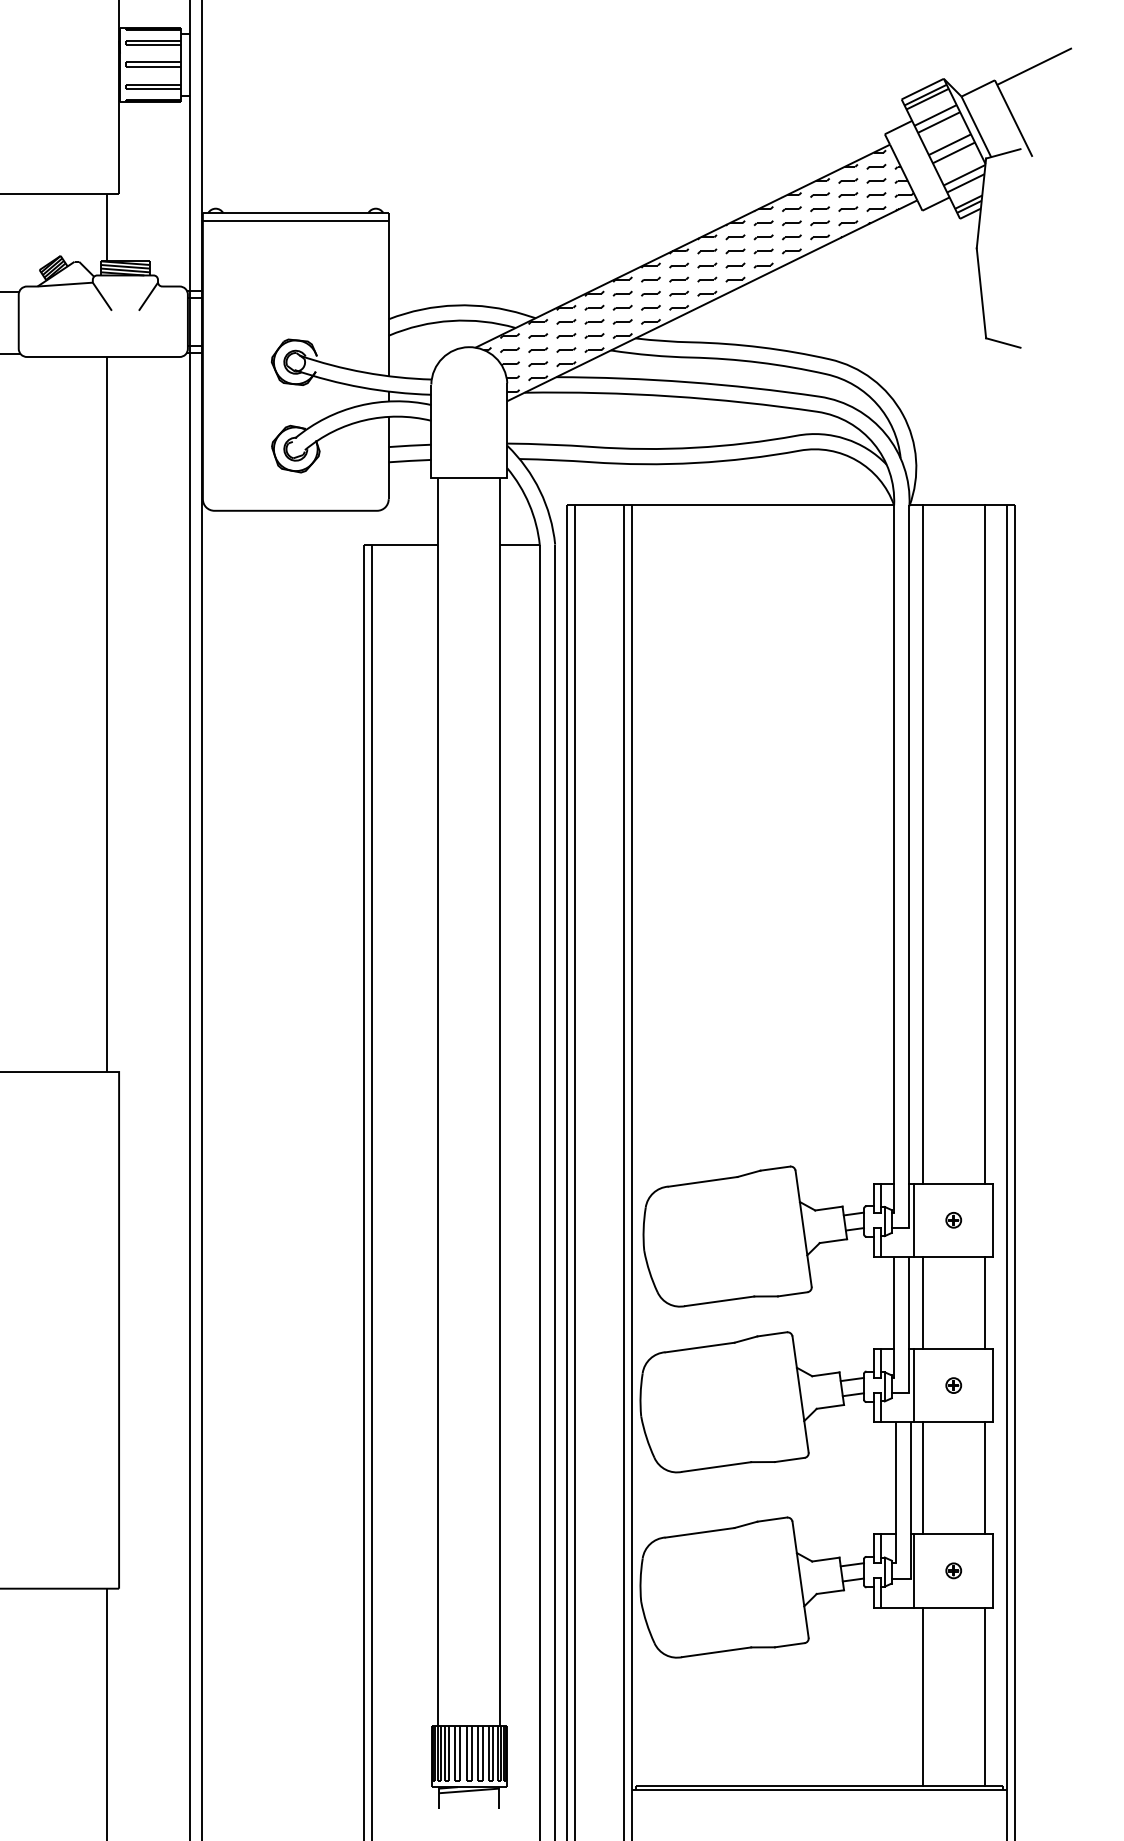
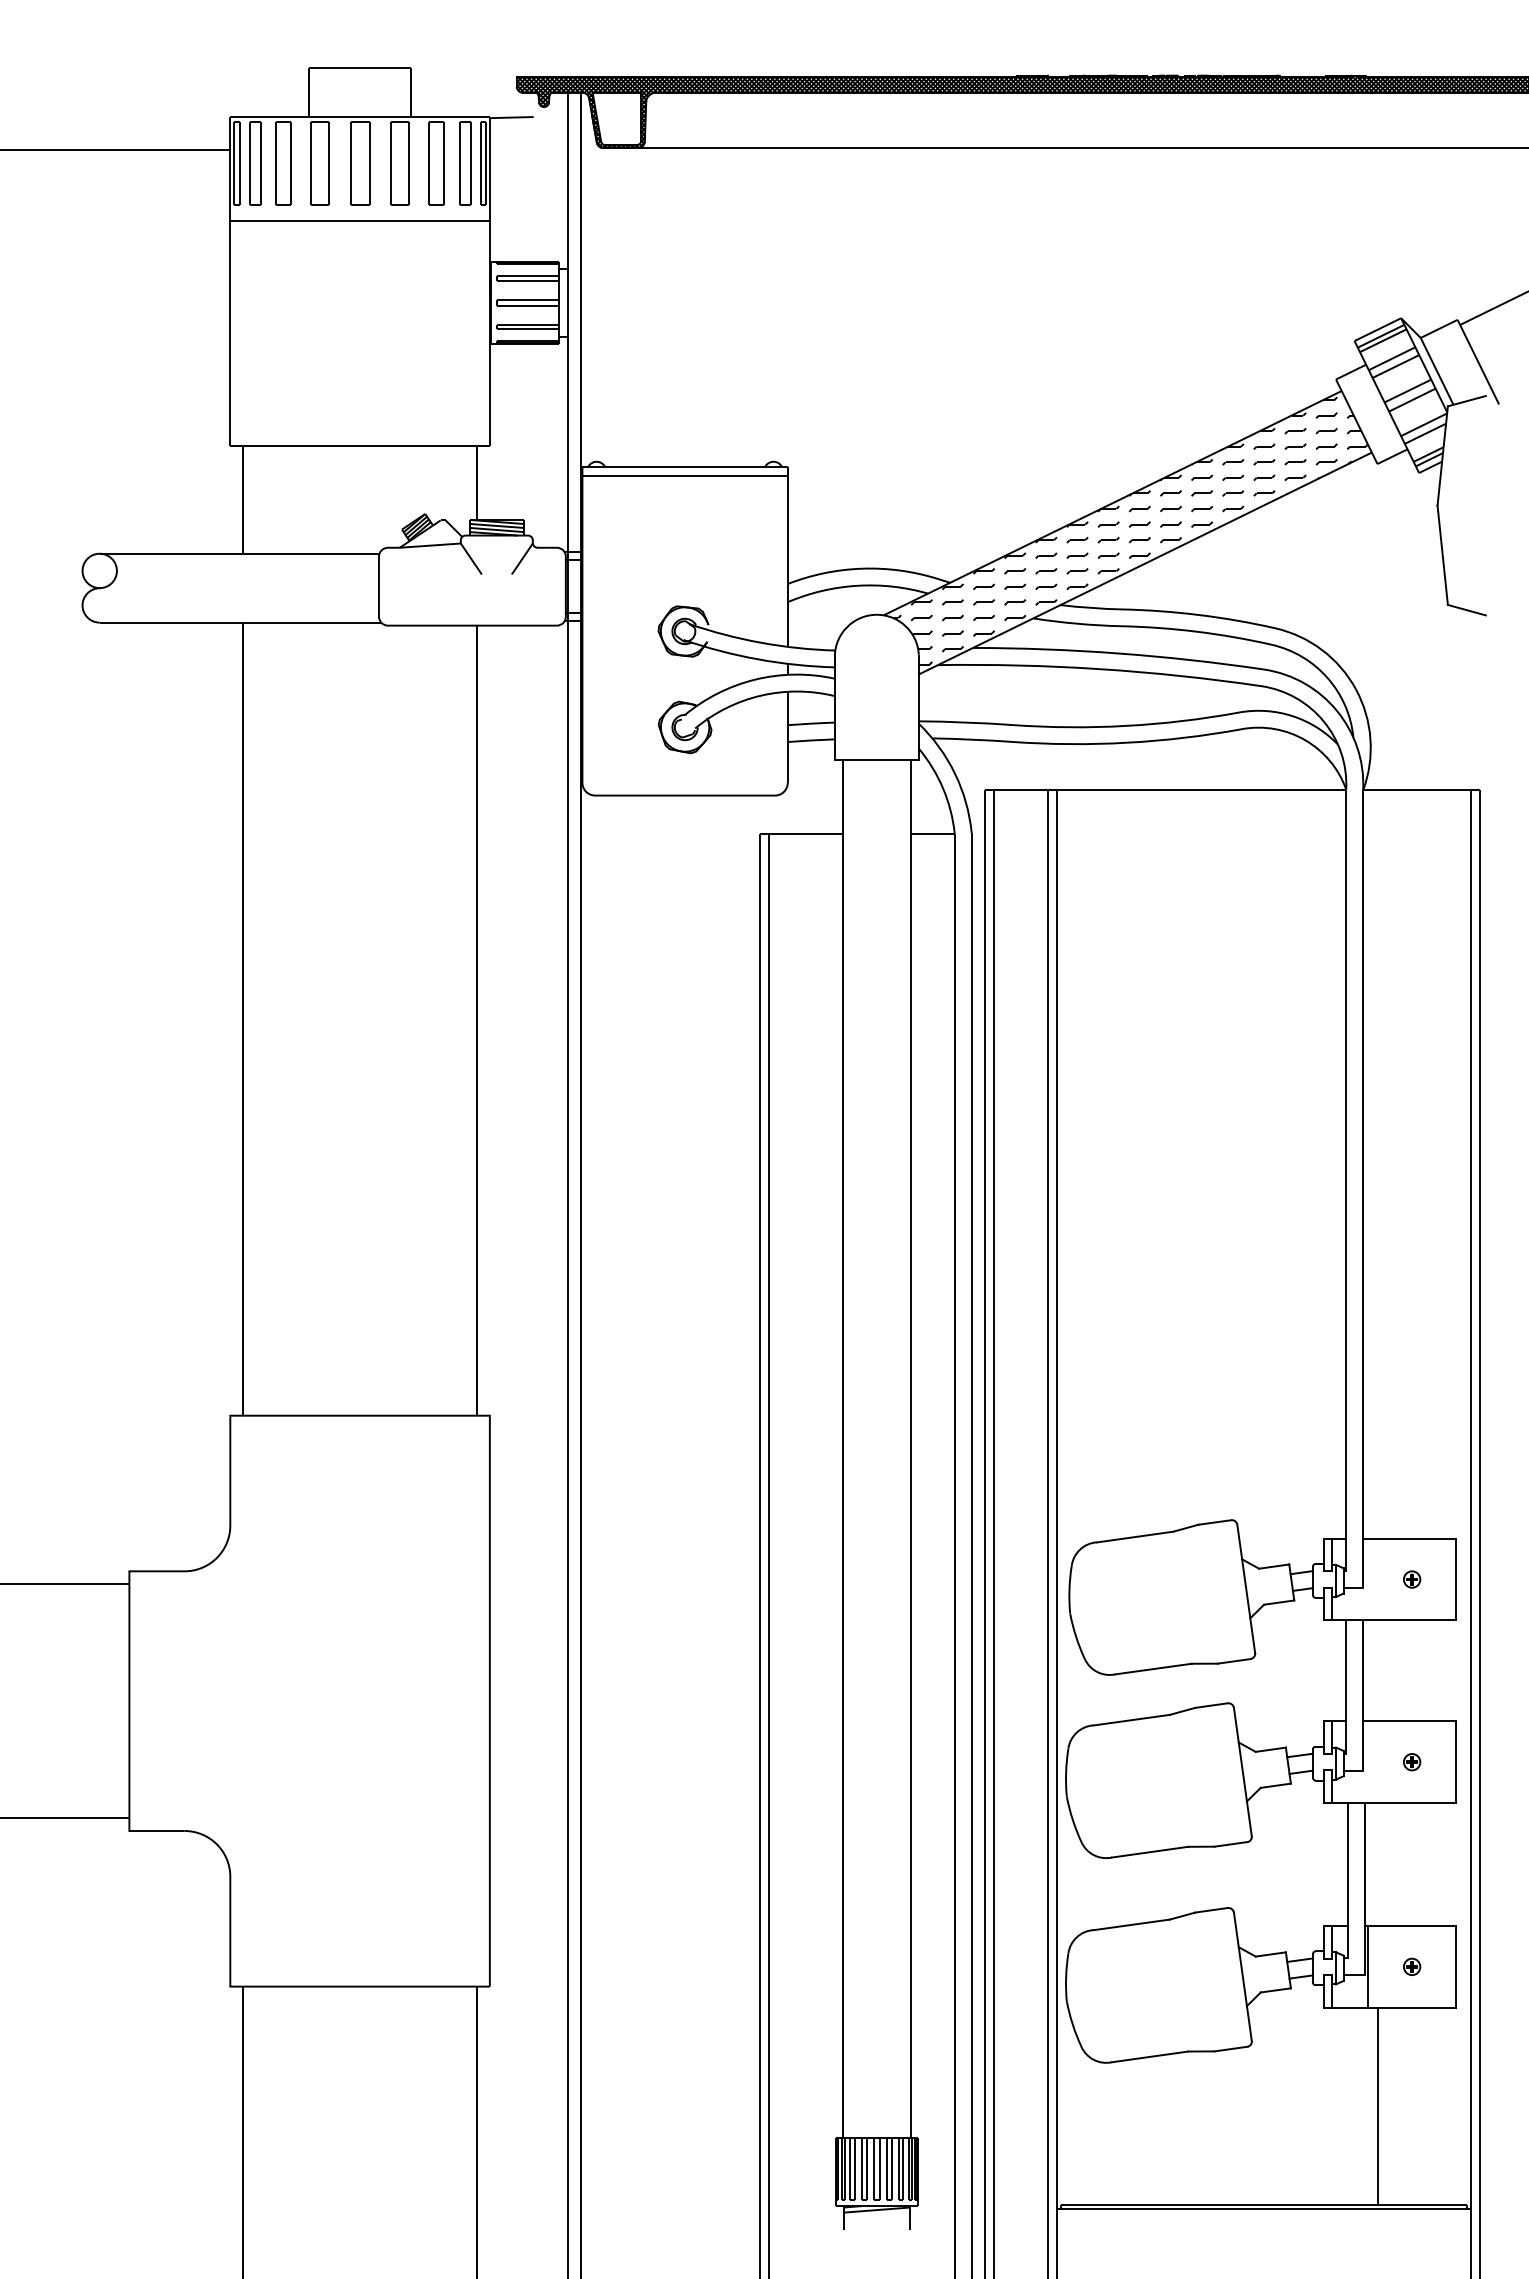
line: (923, 843) -> (1378, 1163), removed
line: (984, 843) -> (1446, 1163), removed
line: (914, 1220) -> (1368, 1579), removed
line: (923, 1302) -> (1378, 1670), removed
line: (984, 1302) -> (1446, 1670), removed
line: (914, 1384) -> (1368, 1761), removed
line: (923, 1478) -> (1378, 1864), removed
line: (984, 1478) -> (1446, 1864), removed
line: (984, 1696) -> (1446, 2105), removed

